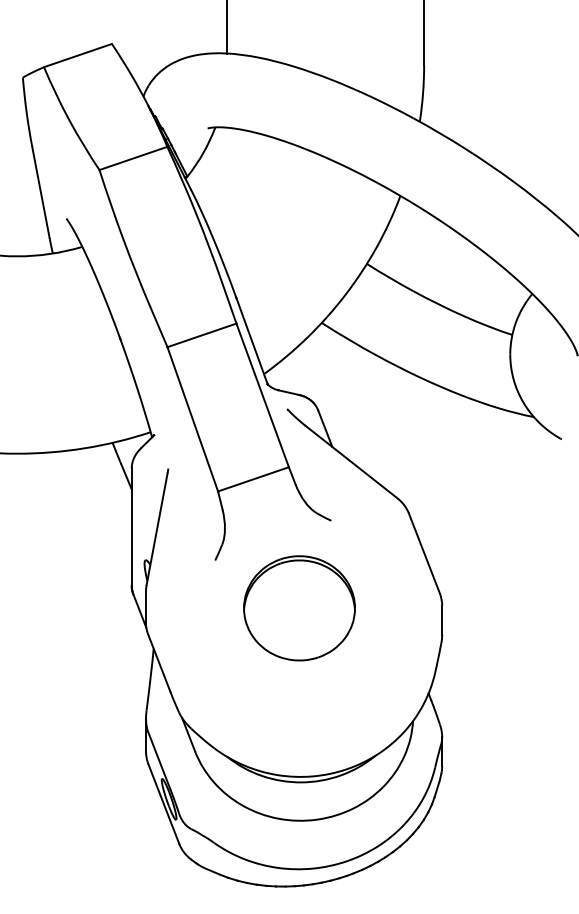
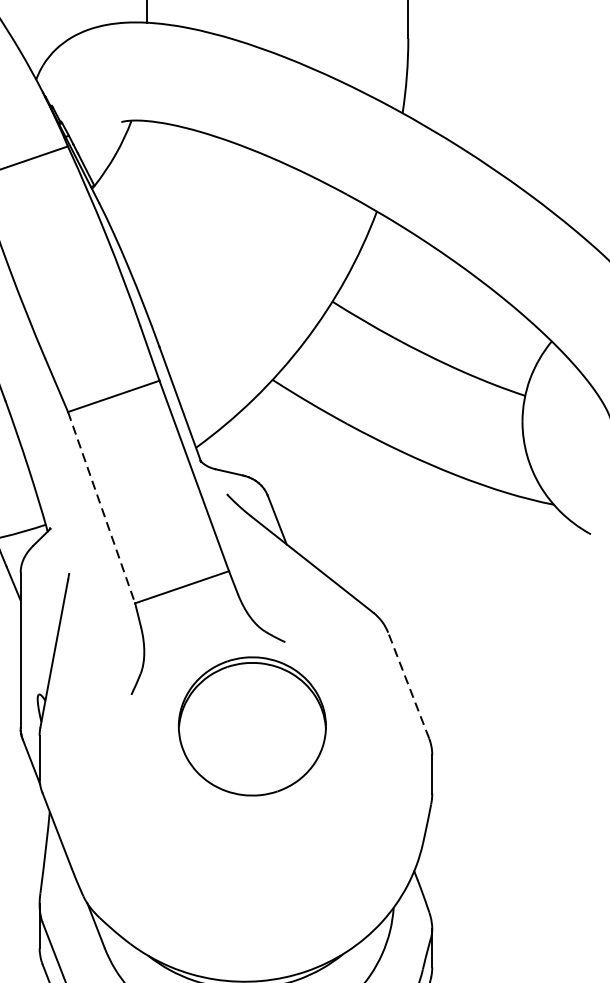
line: (192, 419) -> (101, 507), solid -> dashed
line: (424, 553) -> (408, 685), solid -> dashed
part: (299, 608) -> (252, 726), moved

